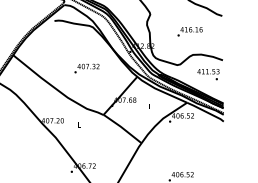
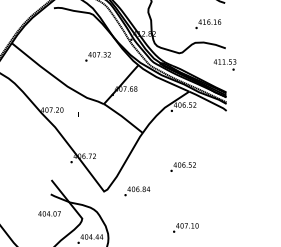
text: (190, 32) -> (208, 24), moved
text: (86, 68) -> (97, 56), moved
text: (207, 74) -> (224, 64), moved

